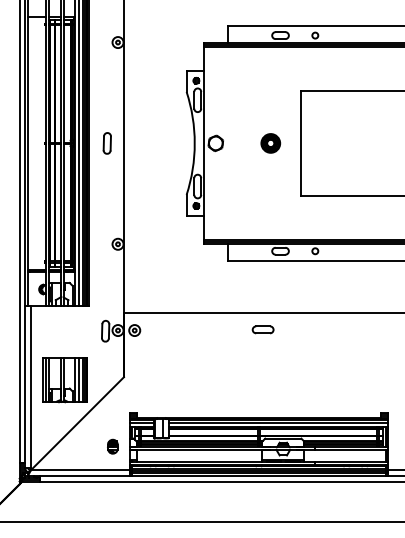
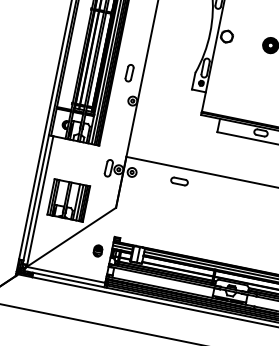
part: (106, 143) -> (128, 73), moved
part: (262, 329) -> (179, 181), moved
part: (112, 446) -> (97, 250), moved

